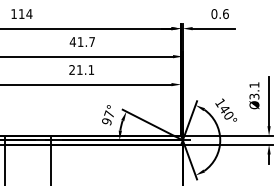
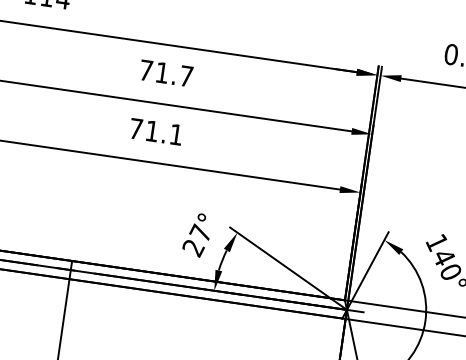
text: (72, 41) -> (145, 69), 41.7 -> 71.7
text: (71, 69) -> (134, 127), 21.1 -> 71.1
text: (106, 121) -> (192, 247), 97° -> 27°

